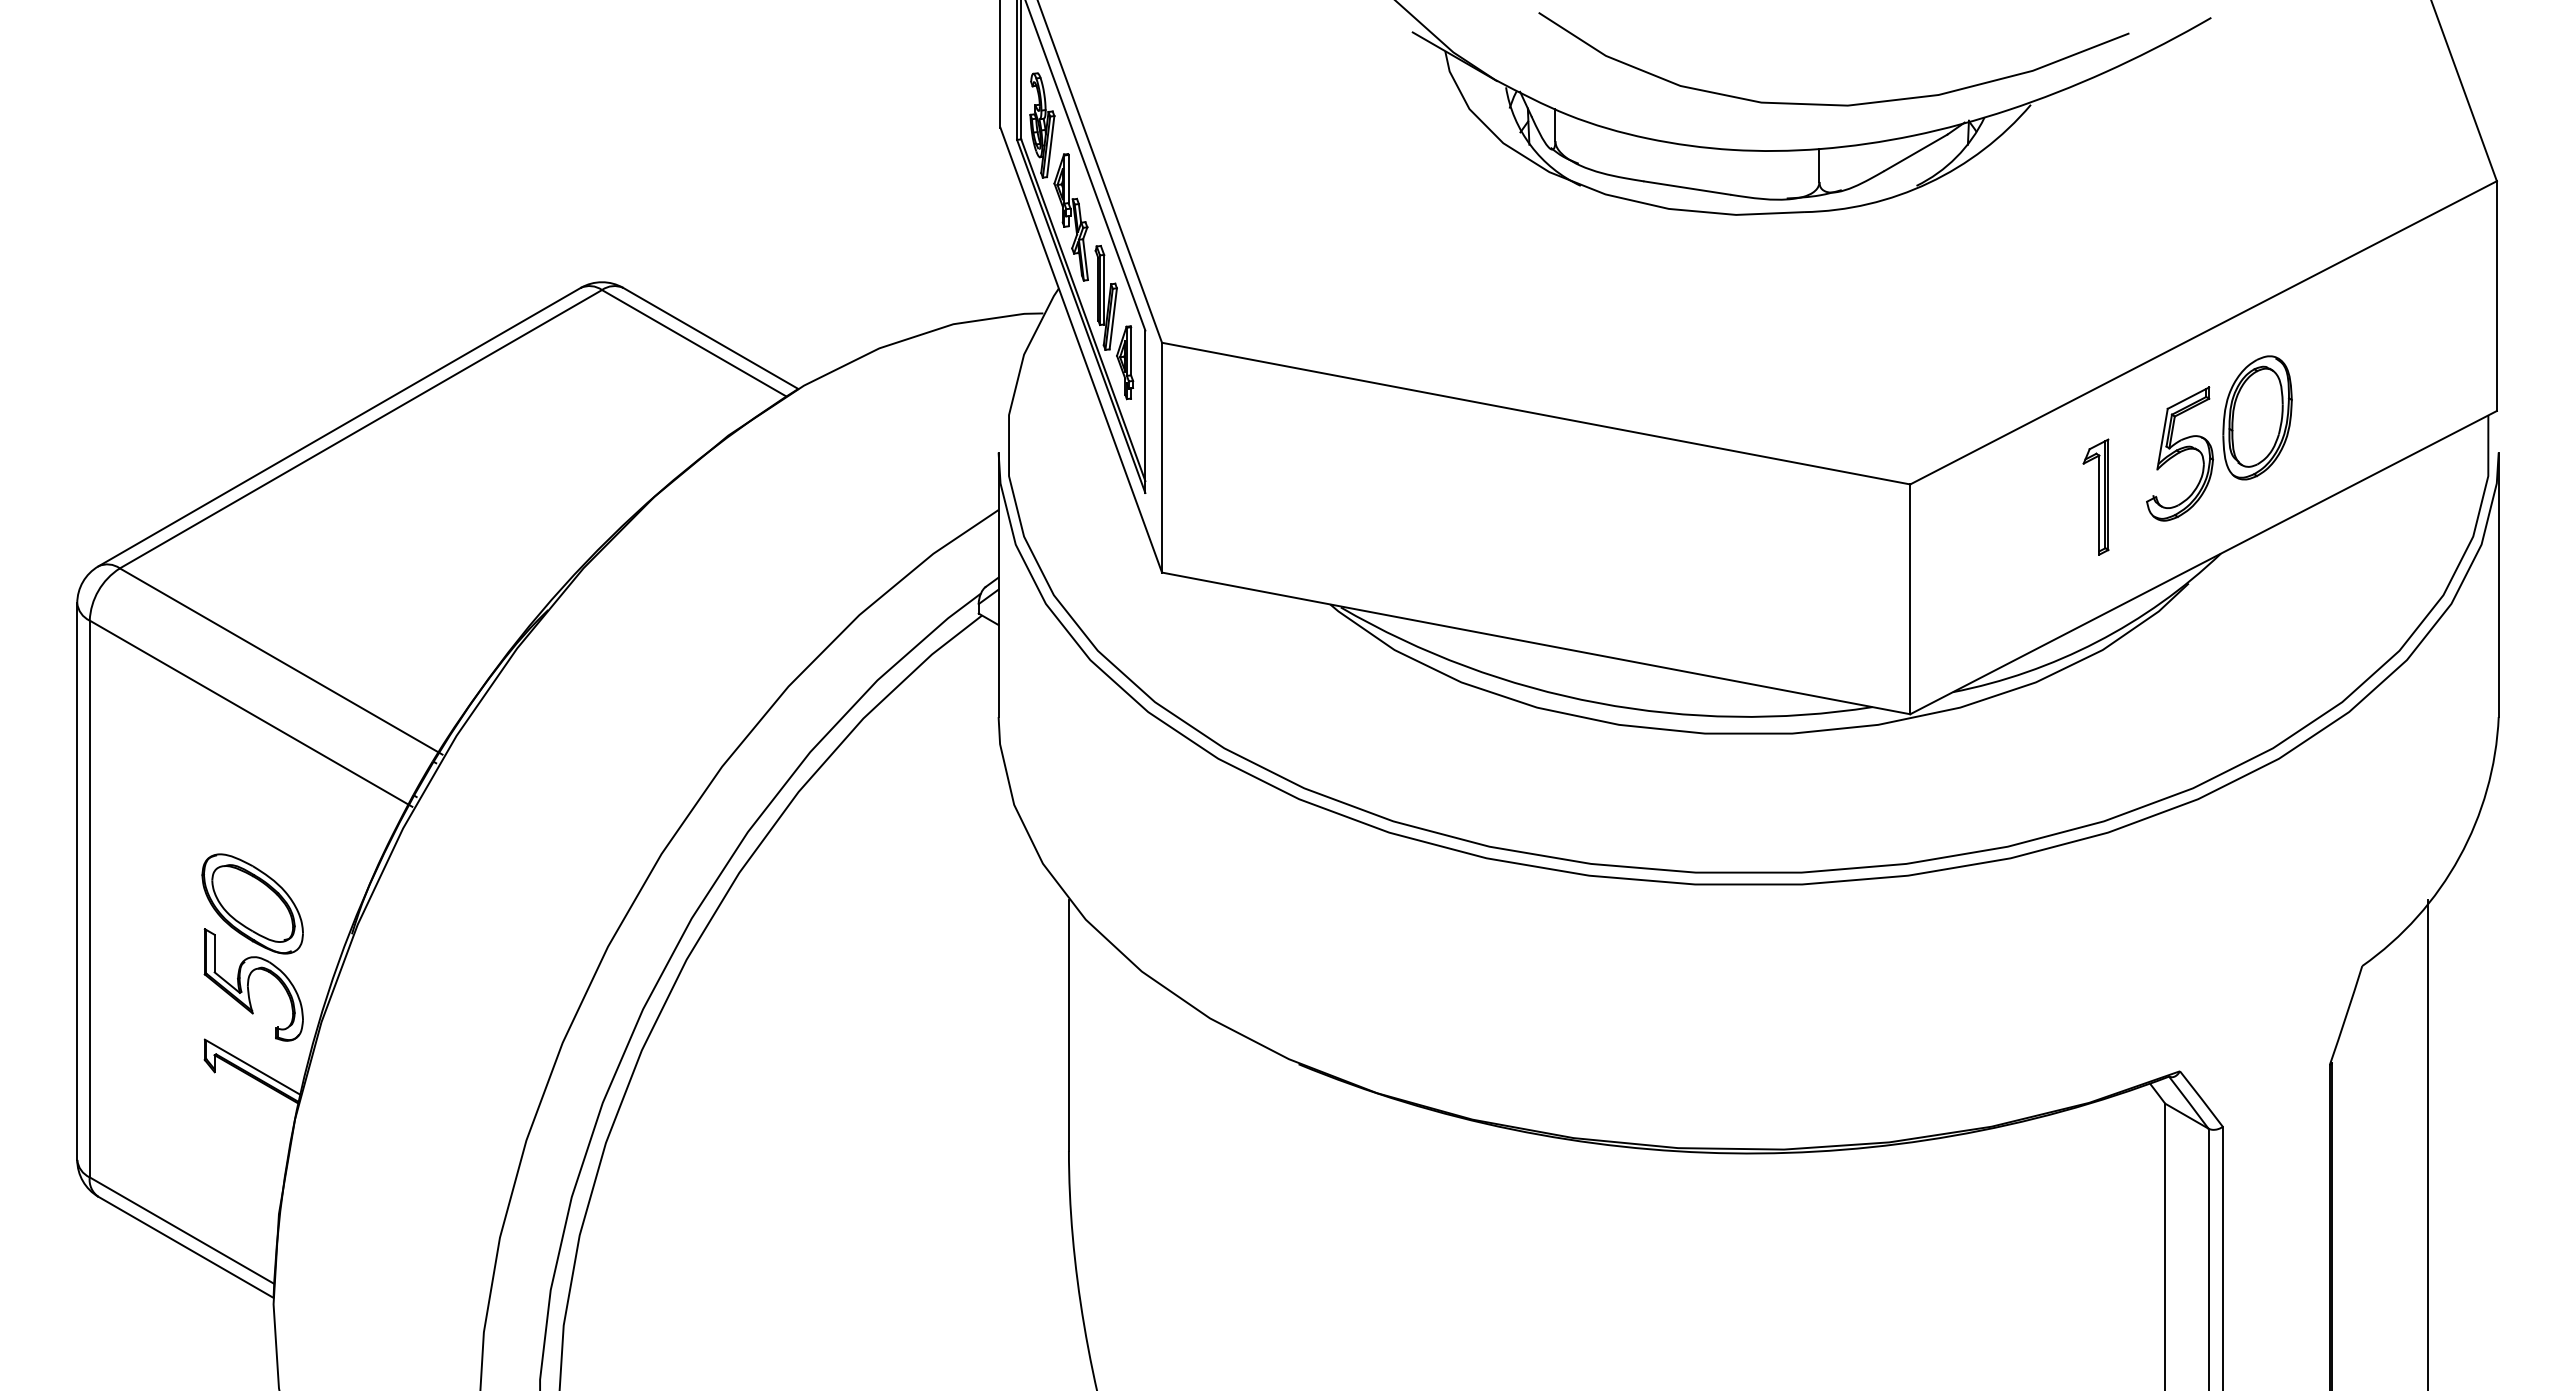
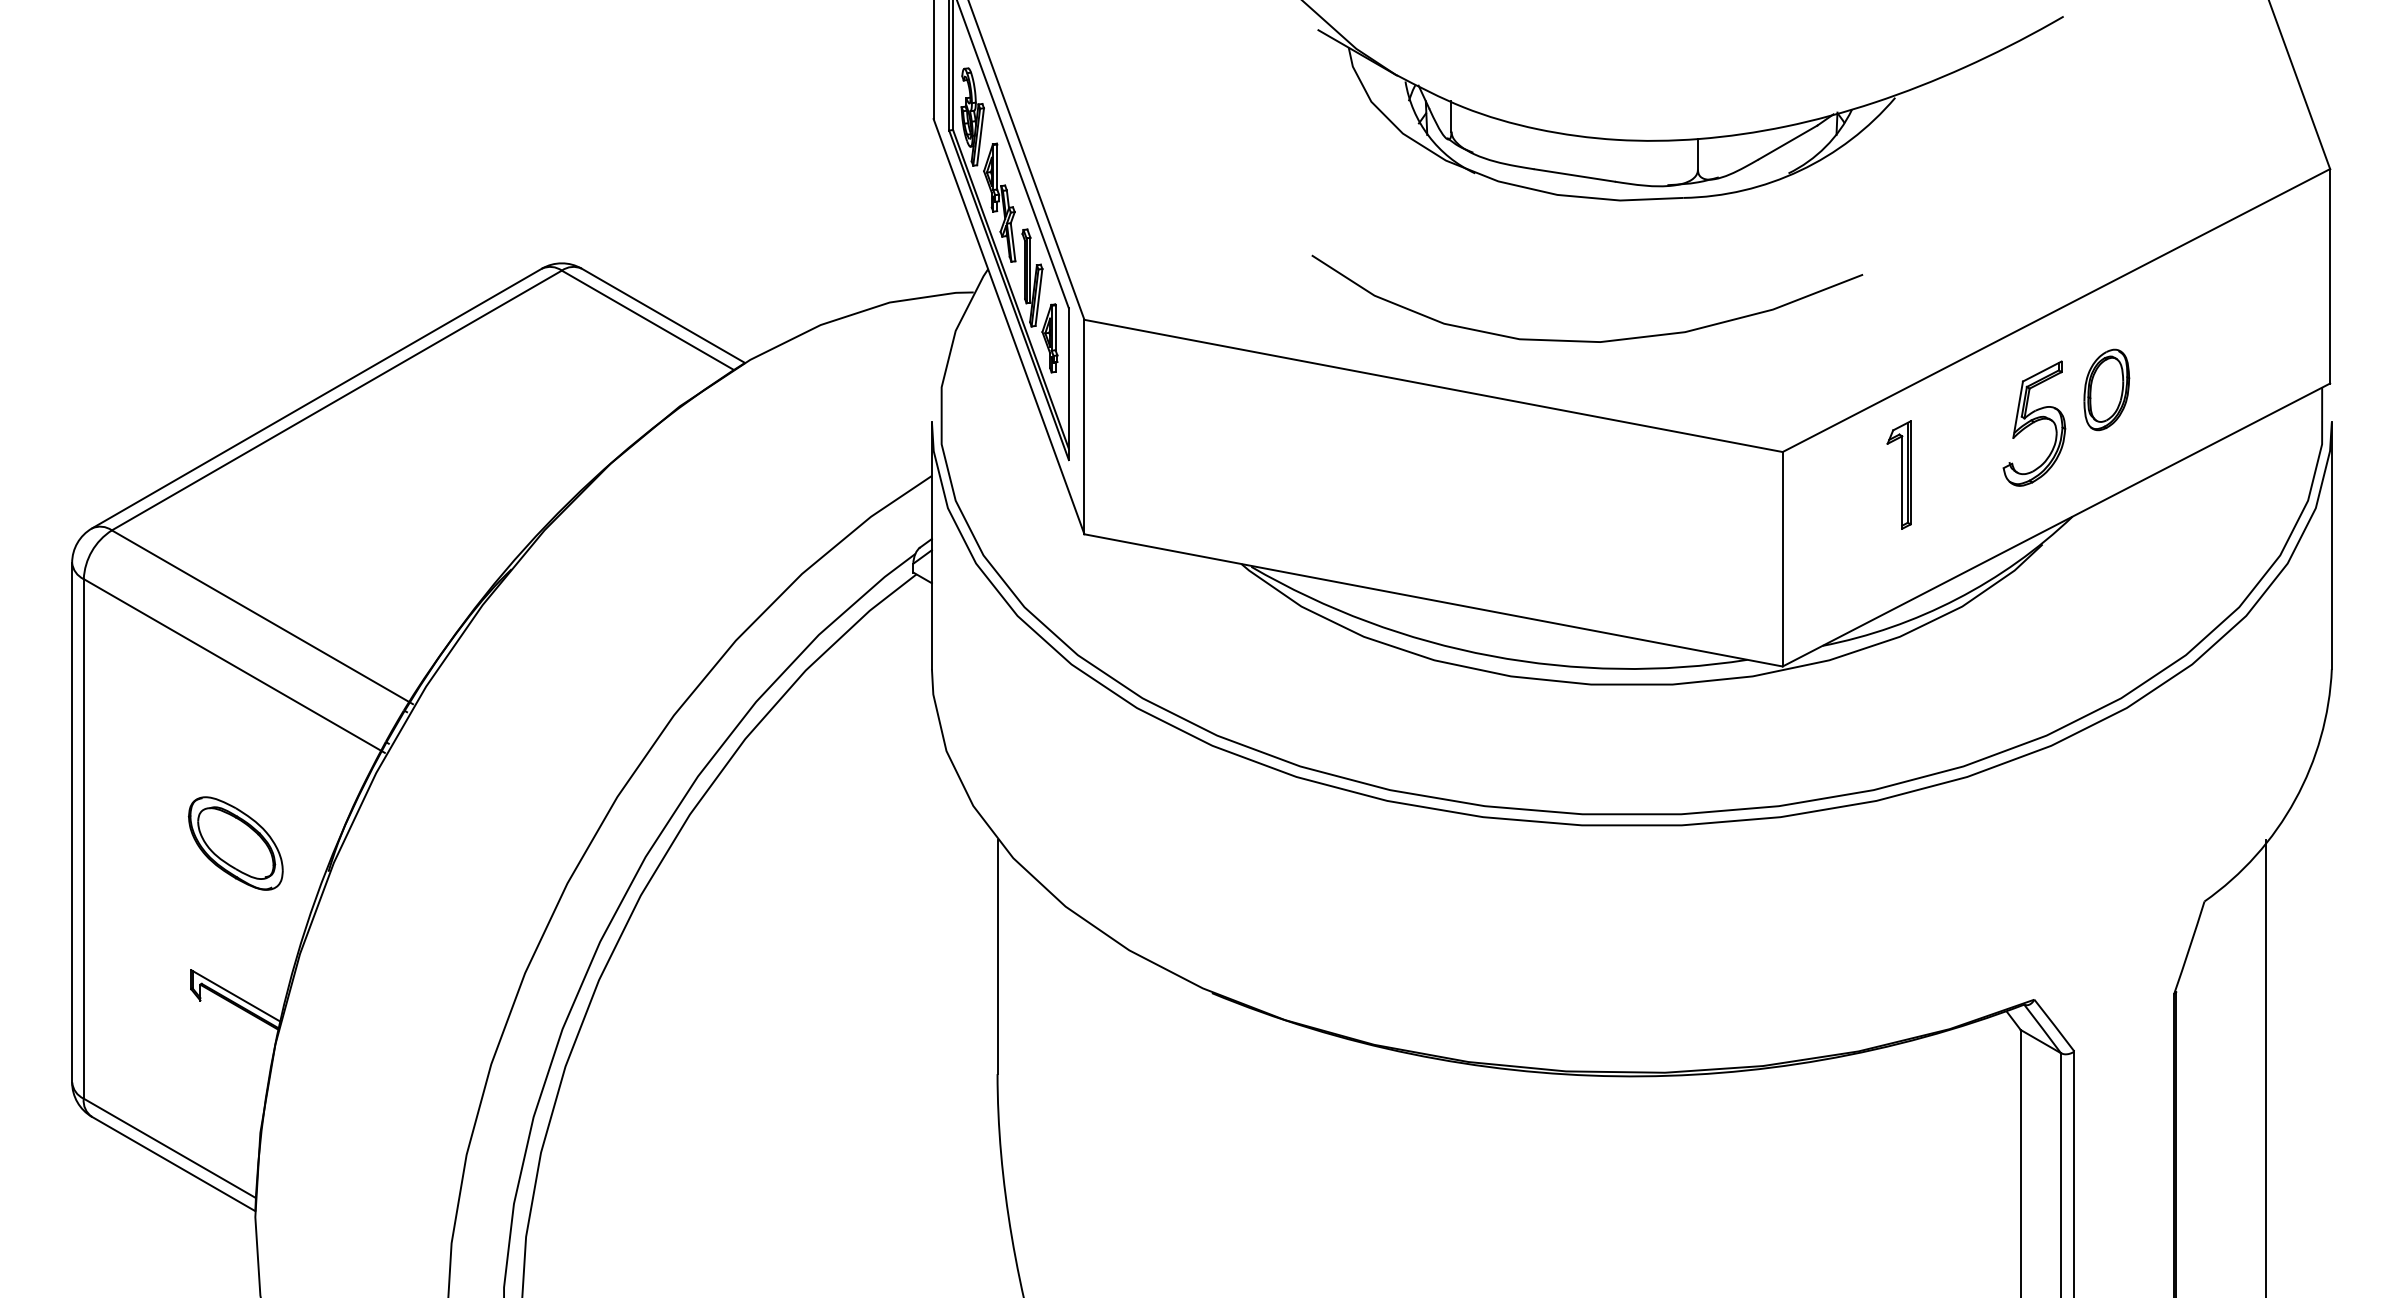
curve: (1824, 103) -> (1578, 340), moved
part: (2257, 417) -> (2106, 389), size x0.7
part: (2095, 496) -> (1898, 474), moved
part: (253, 984) -> (236, 918), removed

